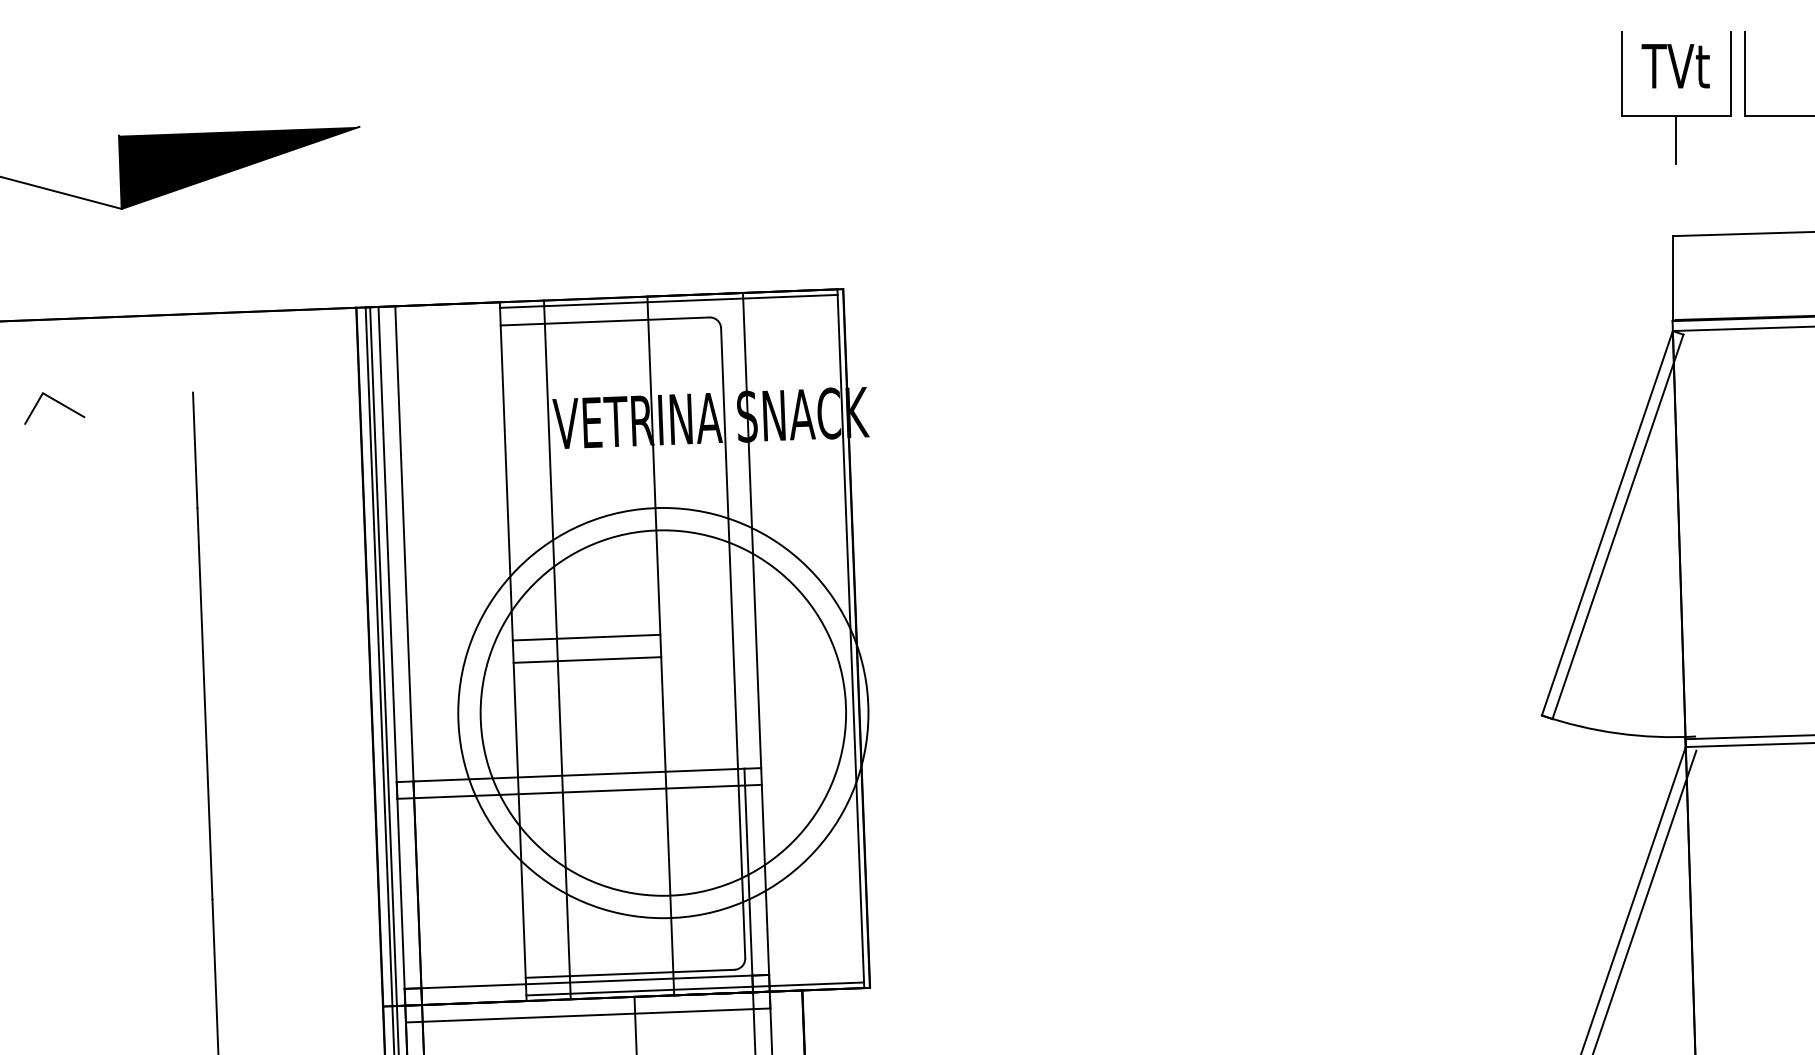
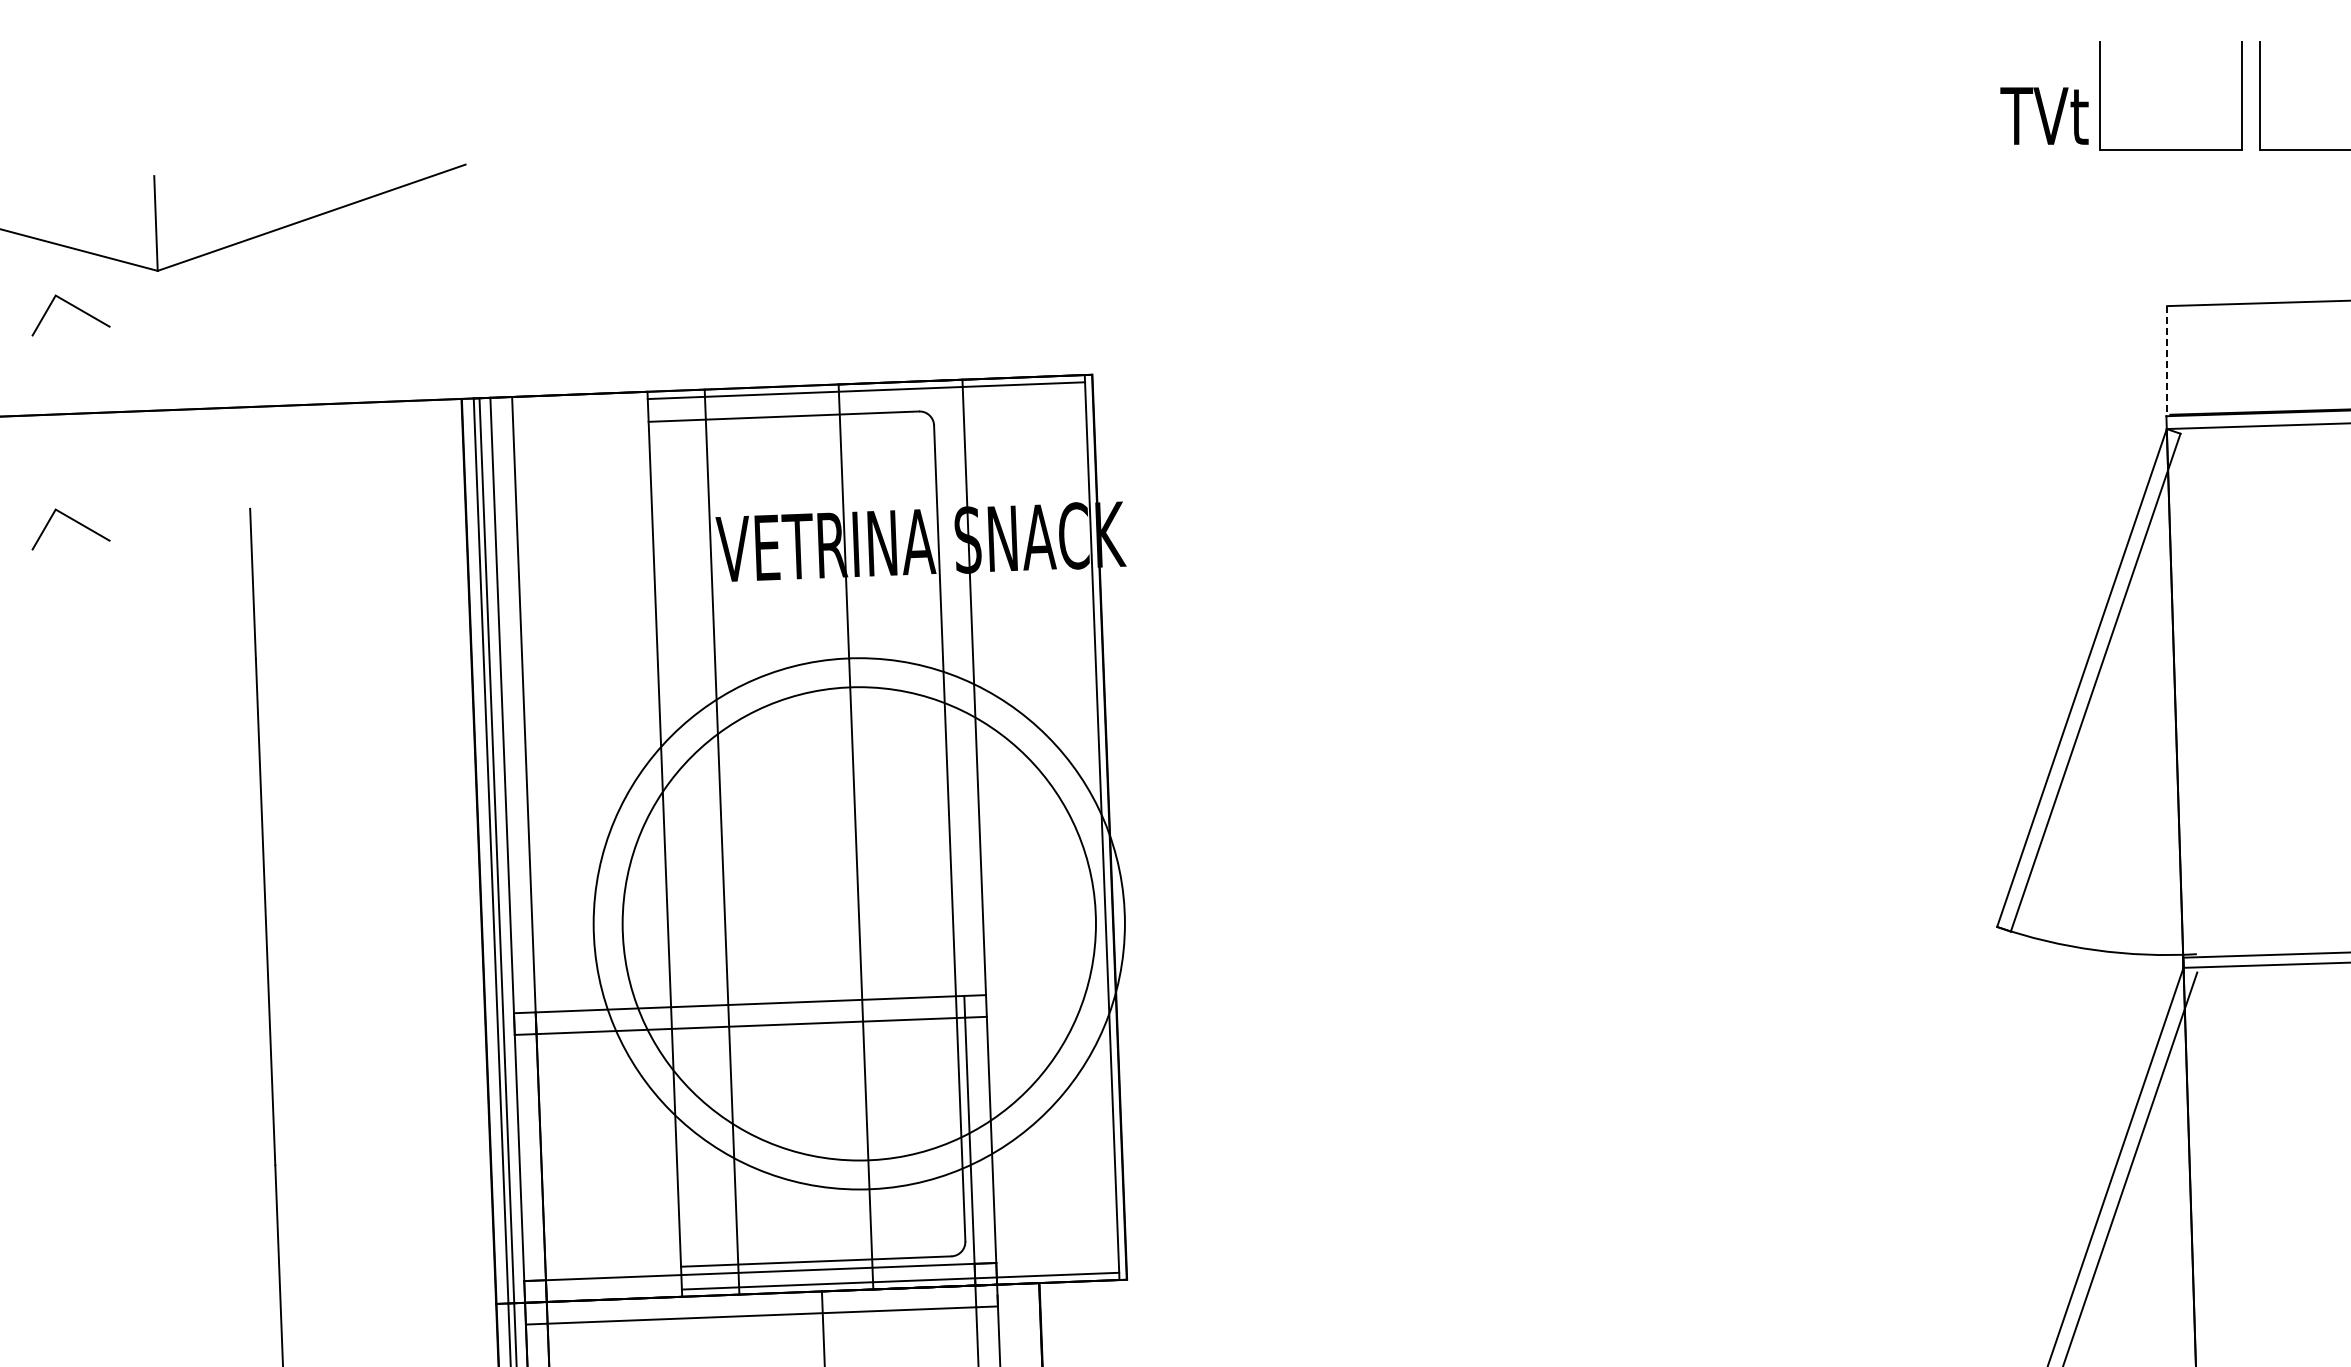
text: (1675, 65) -> (2044, 115), moved
line: (1676, 139) -> (2171, 181), removed
fill: (238, 167) -> (309, 217), removed
line: (58, 237) -> (75, 308), added
line: (1673, 278) -> (2167, 360), solid -> dashed
line: (586, 637) -> (759, 825), removed
line: (587, 659) -> (760, 854), removed

